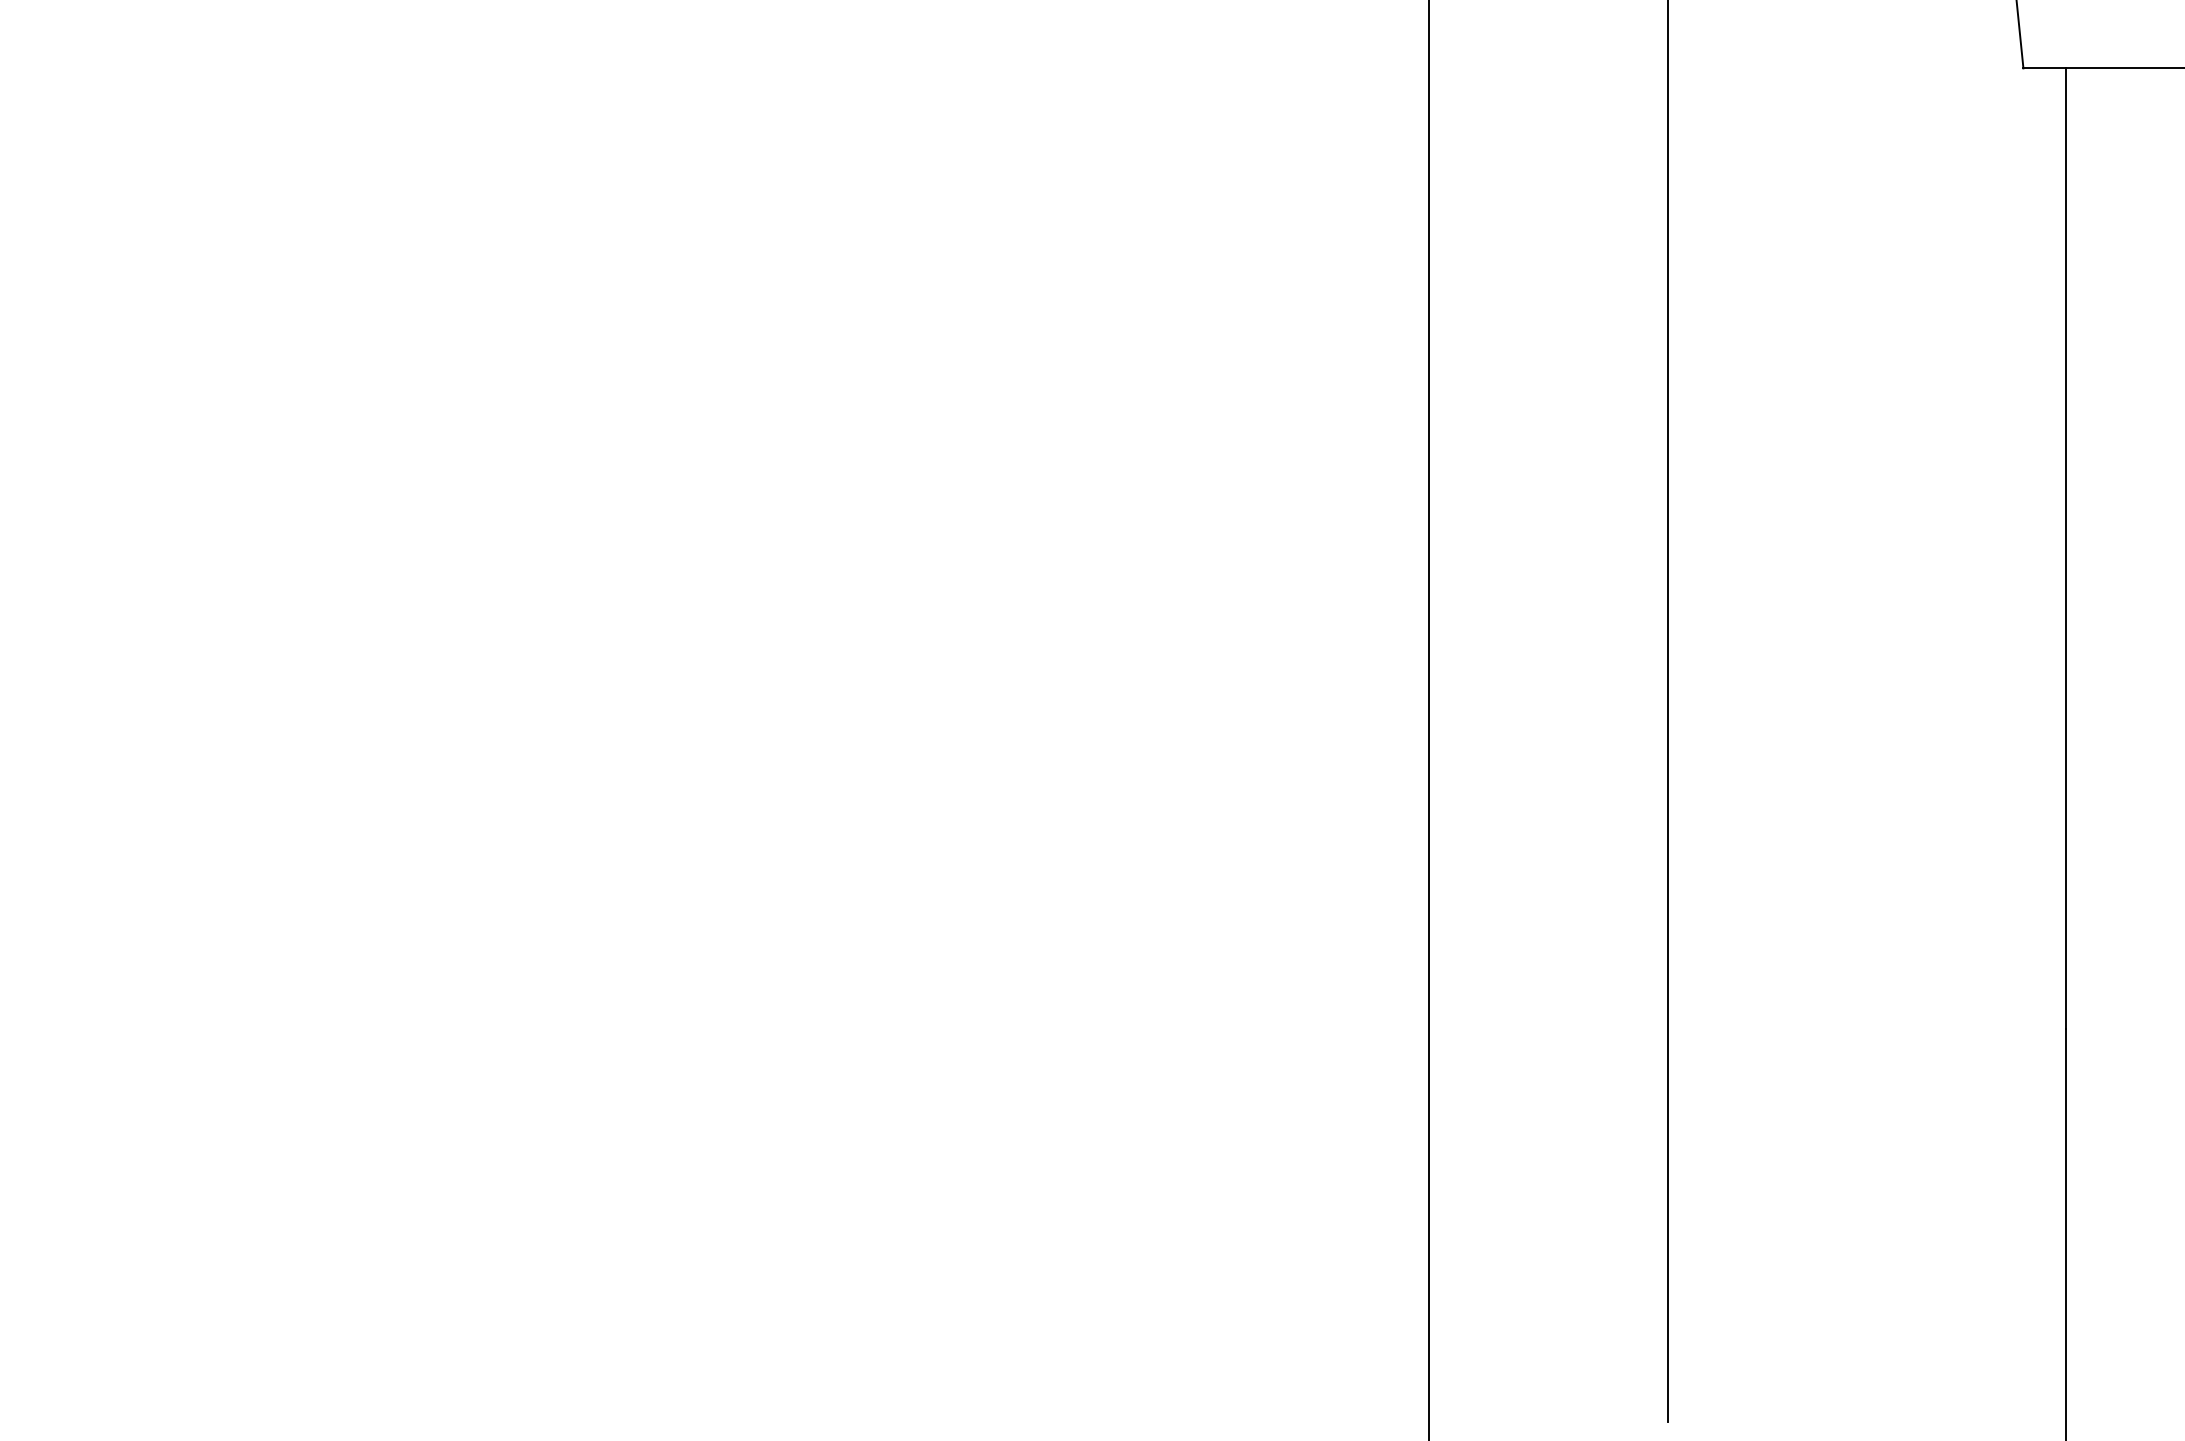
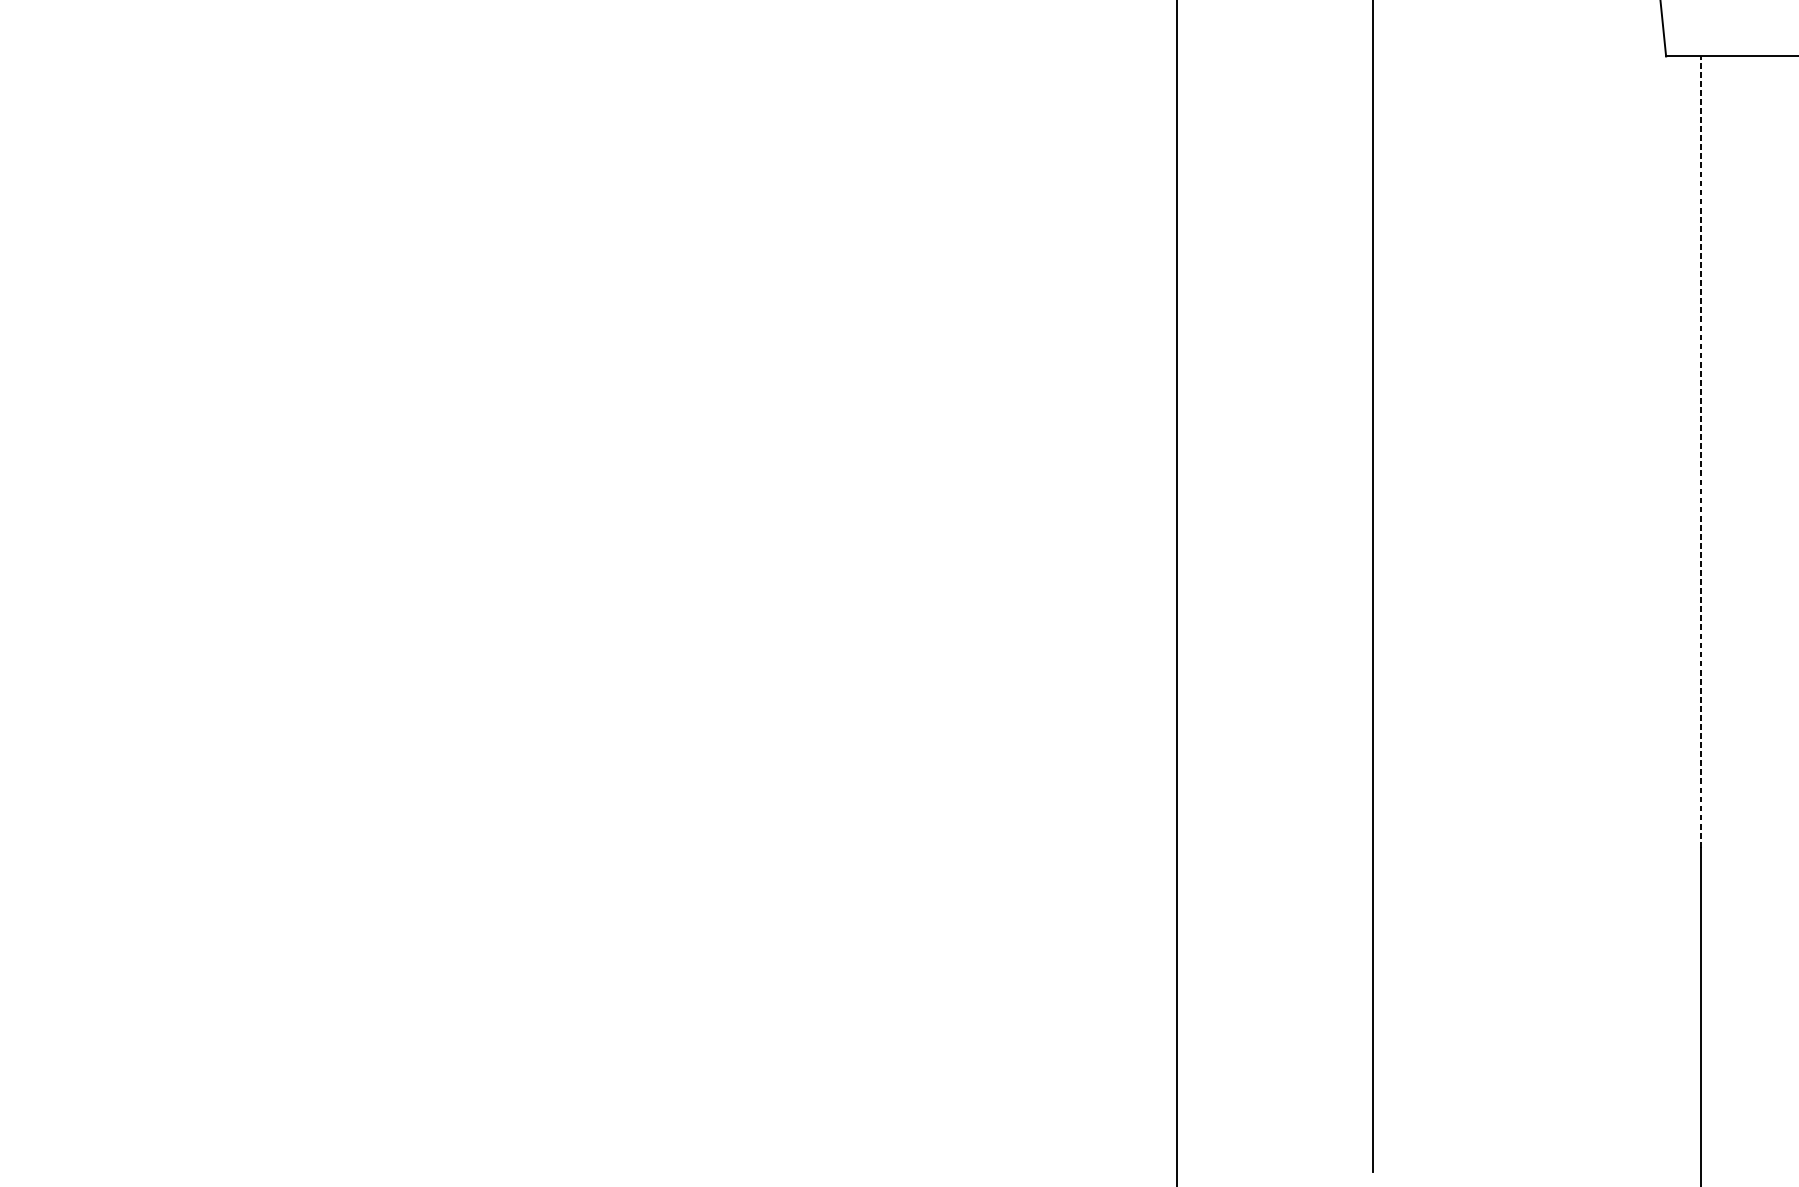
line: (2066, 548) -> (1701, 451), solid -> dashed

